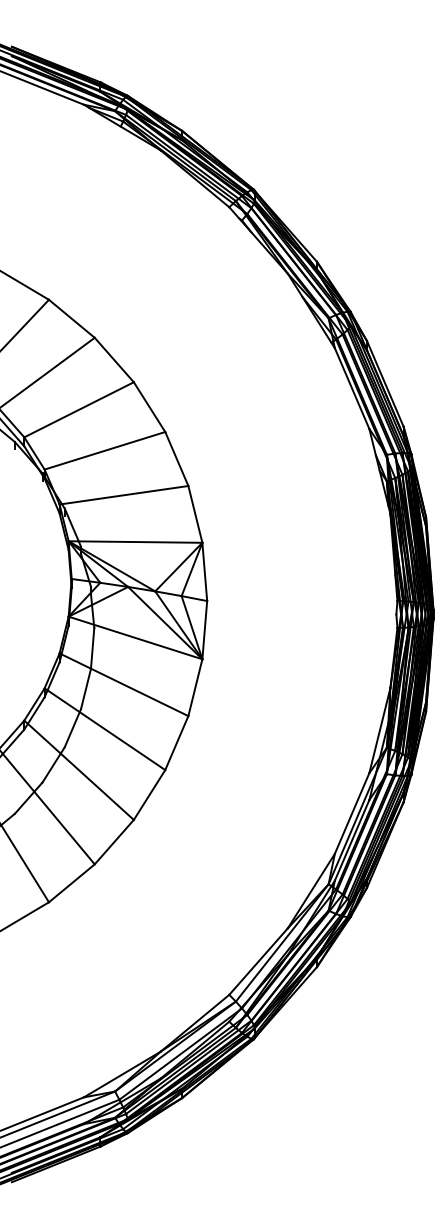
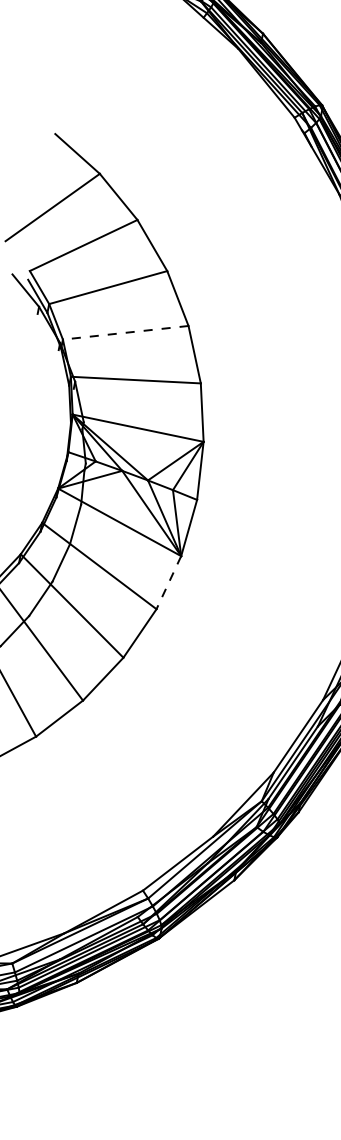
line: (104, 450) -> (125, 332), solid -> dashed
line: (195, 688) -> (168, 583), solid -> dashed

